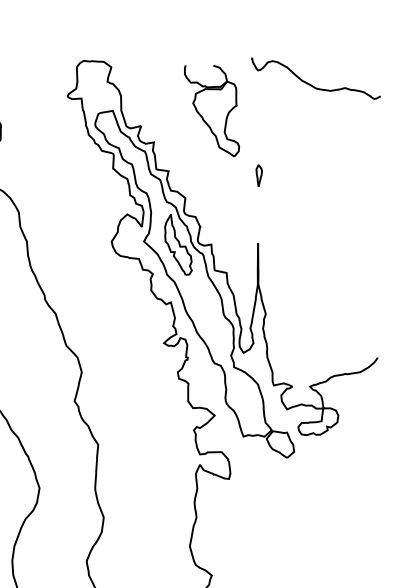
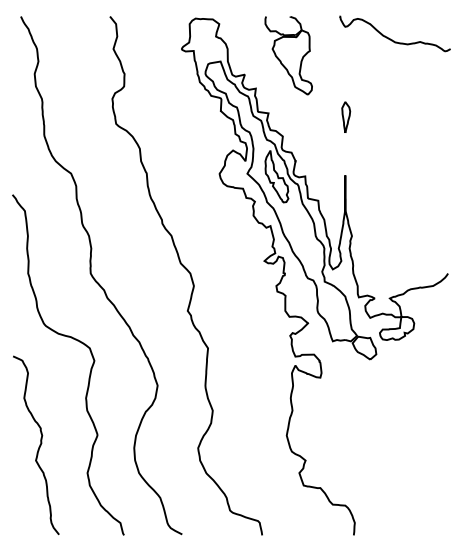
part: (211, 110) -> (288, 55), moved
part: (259, 174) -> (346, 116), size x1.67

